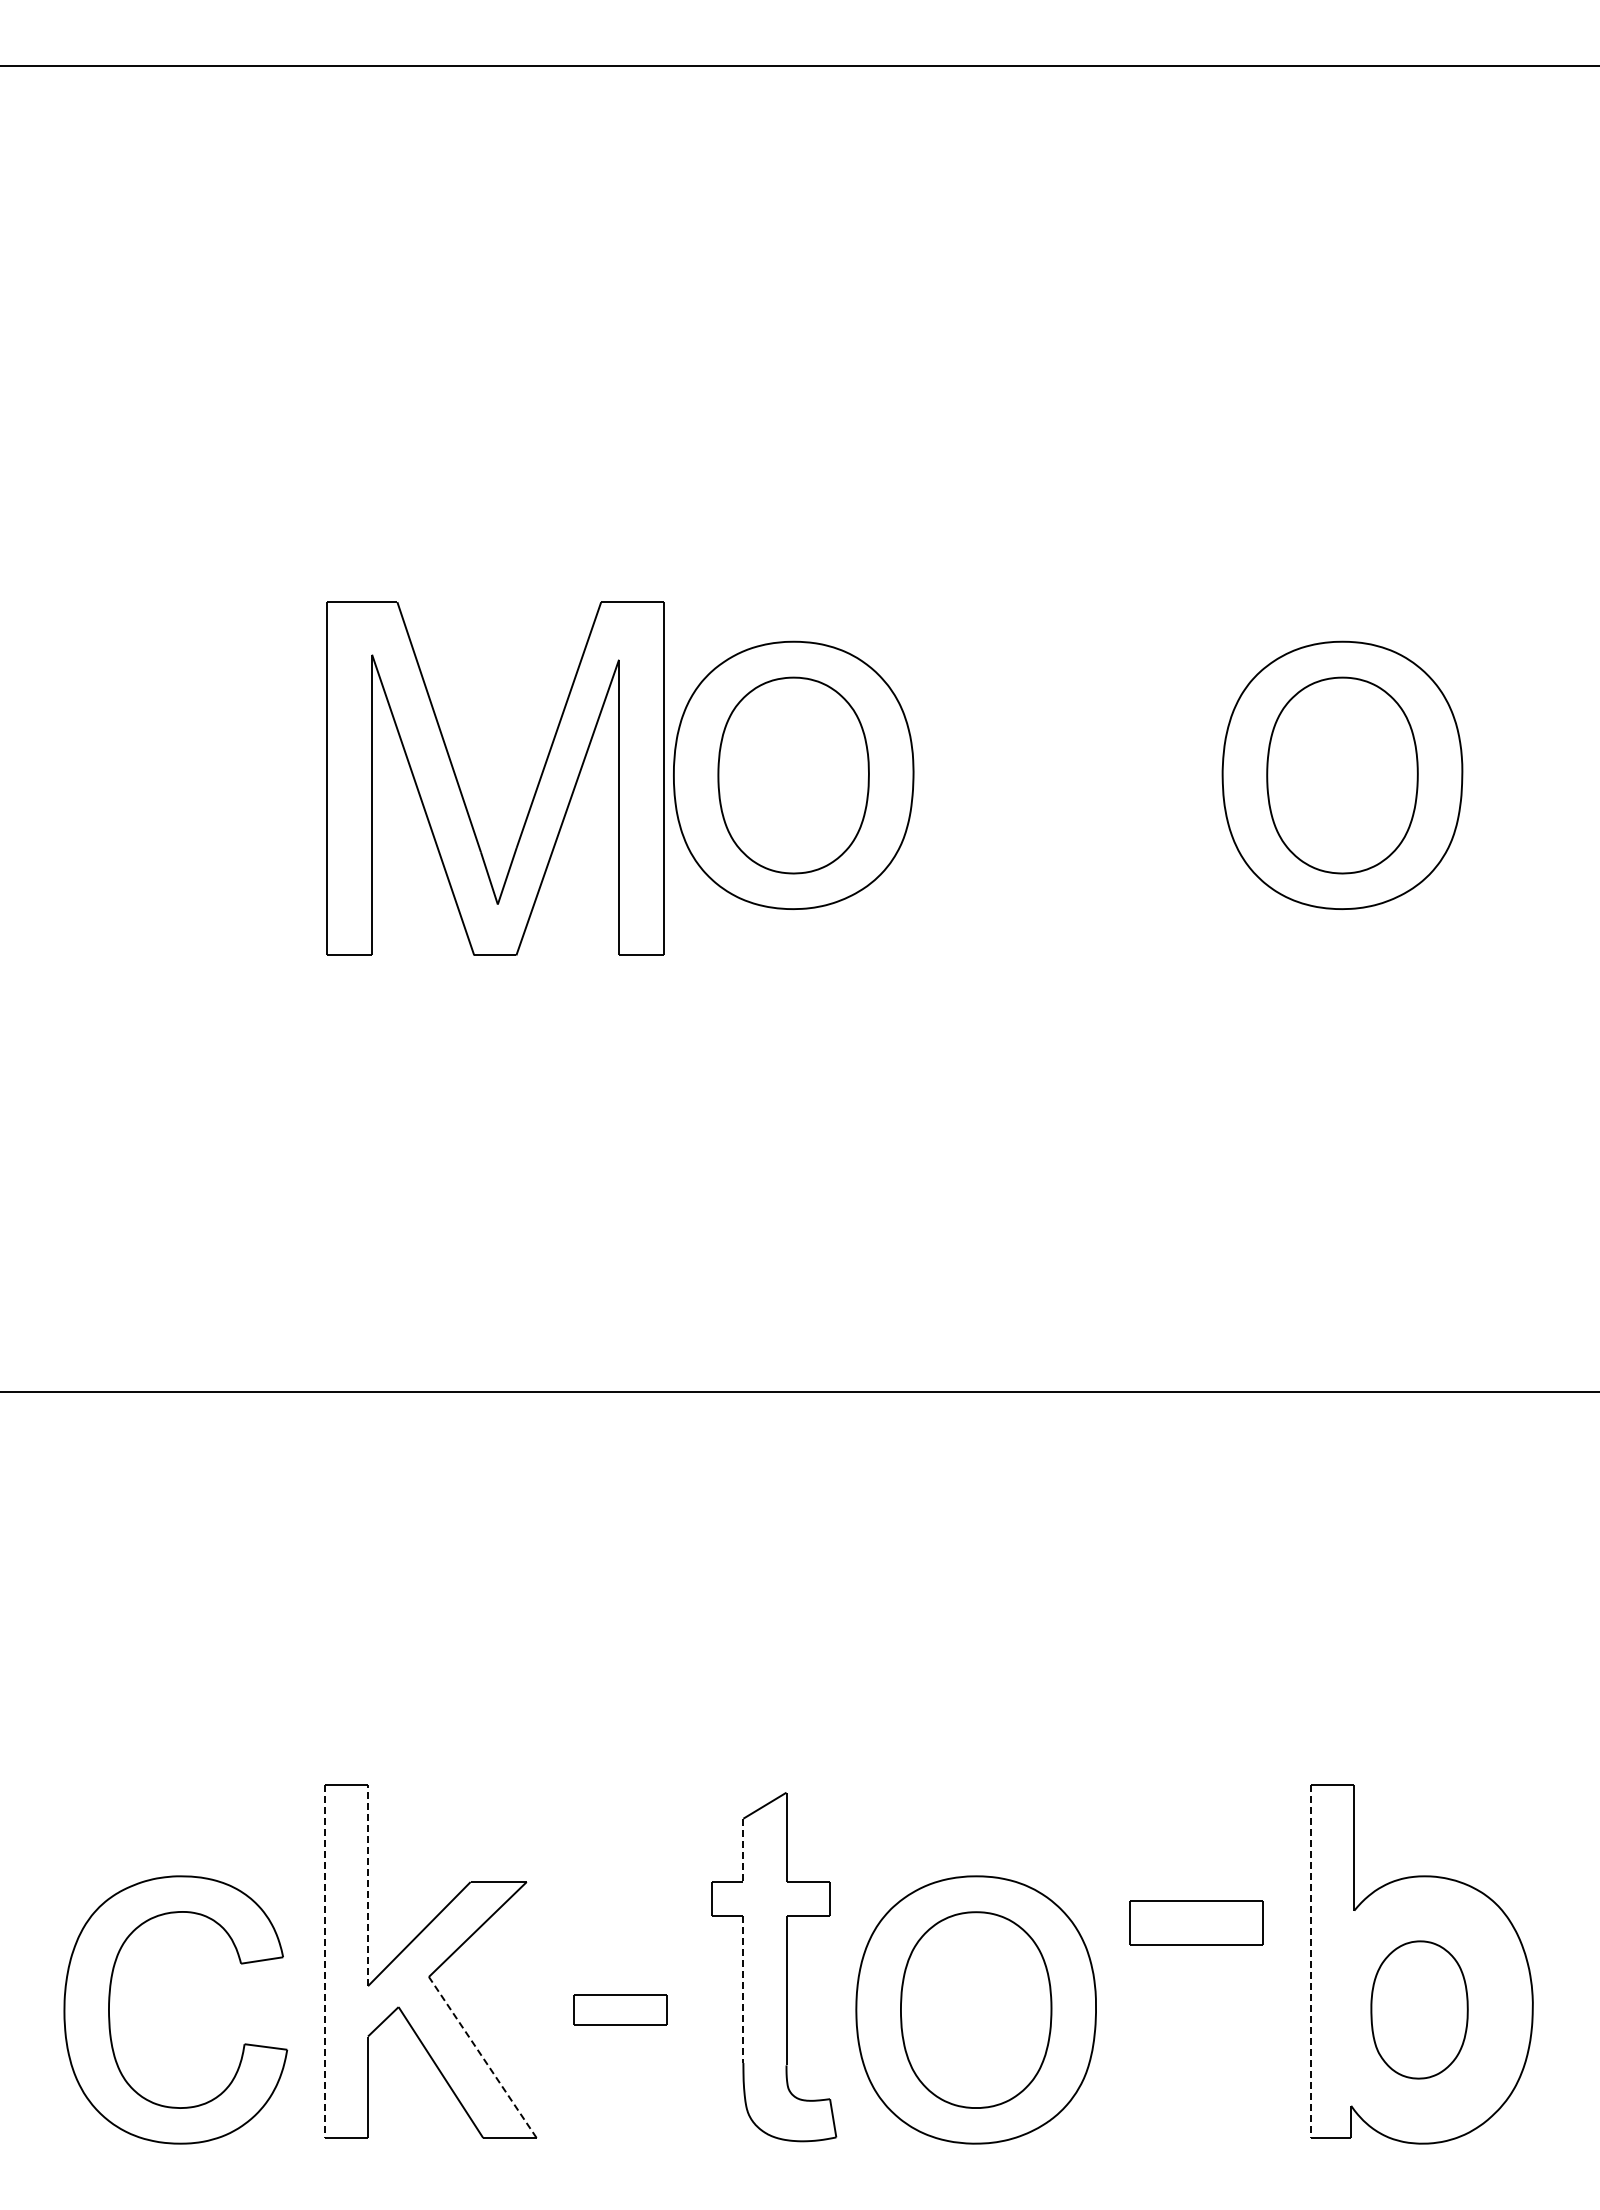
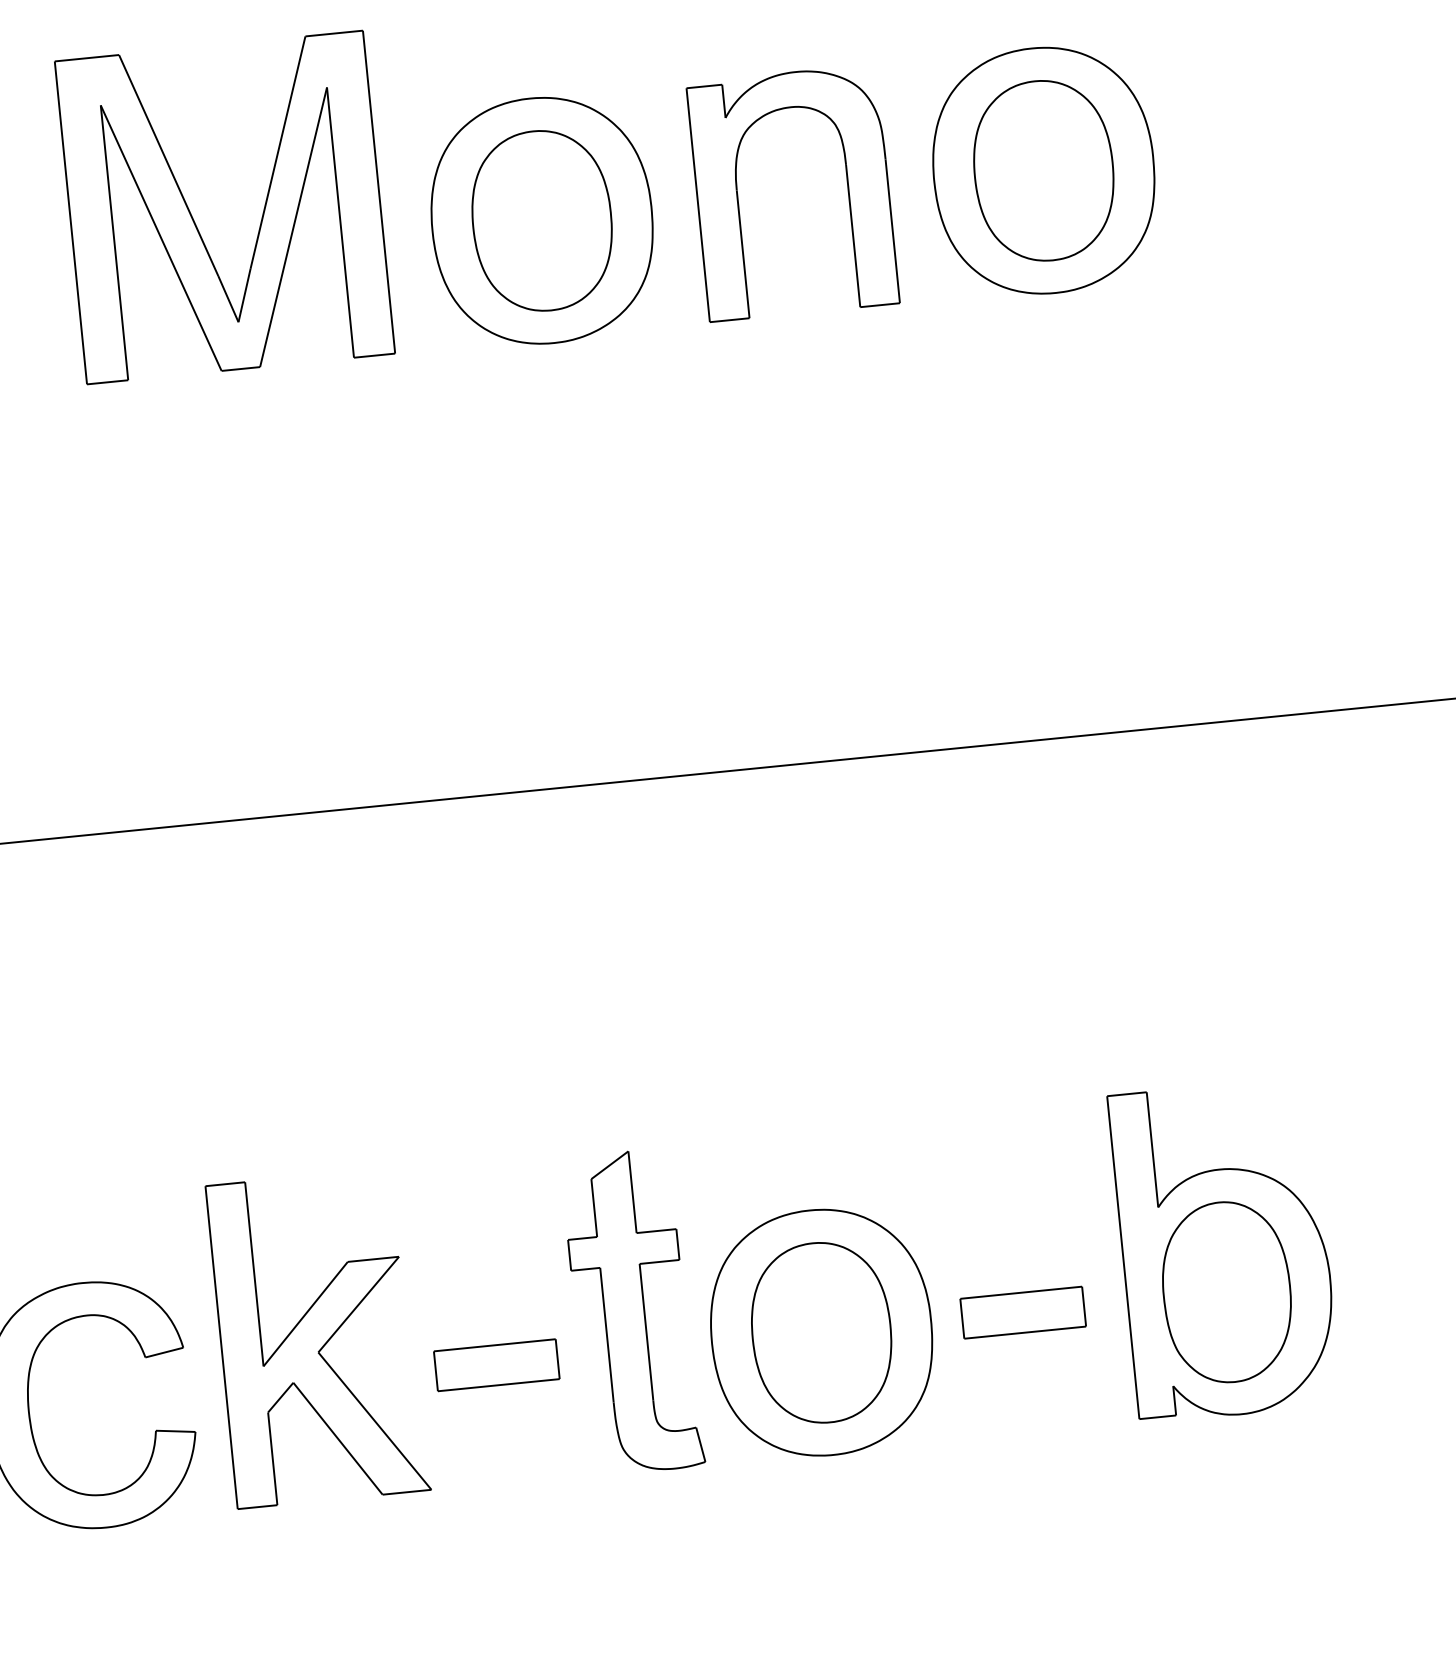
part: (1008, 771) -> (738, 197), added
part: (461, 790) -> (194, 221), moved
line: (743, 1850) -> (594, 1208), dashed -> solid
line: (368, 1885) -> (254, 1274), dashed -> solid
part: (1196, 1922) -> (1022, 1312), moved
line: (324, 1961) -> (221, 1347), dashed -> solid
line: (1311, 1961) -> (1123, 1257), dashed -> solid
line: (743, 1989) -> (607, 1335), dashed -> solid
part: (620, 2009) -> (496, 1364), size x1.43
part: (1419, 2009) -> (1226, 1291), size x1.43
line: (482, 2057) -> (374, 1421), dashed -> solid

